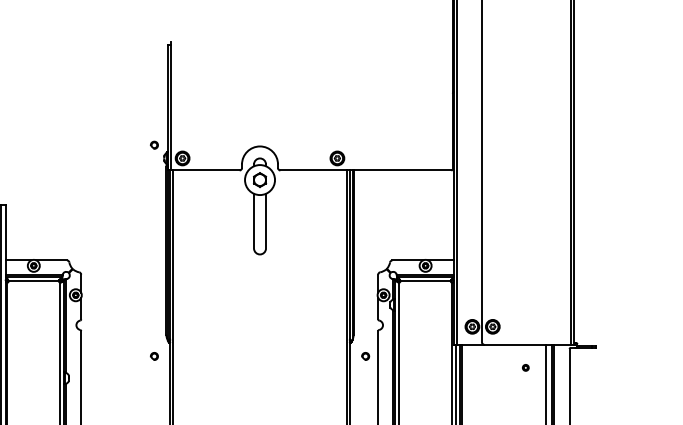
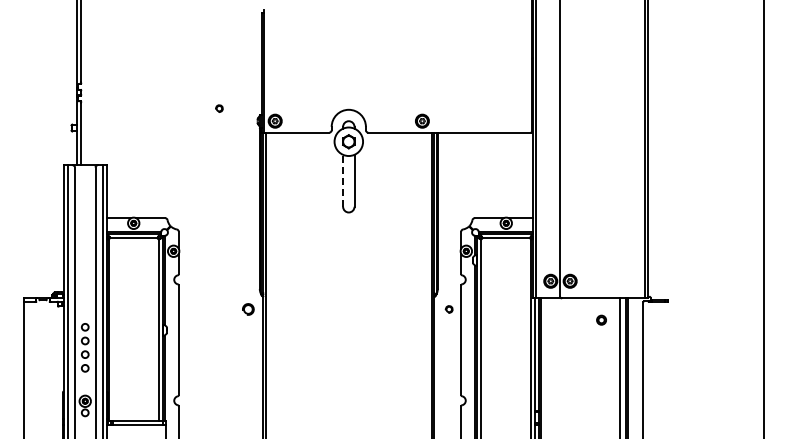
part: (154, 145) -> (219, 108), moved
line: (254, 220) -> (343, 180), solid -> dashed
part: (154, 356) -> (248, 309), size x1.6
part: (525, 368) -> (601, 320), size x1.6

